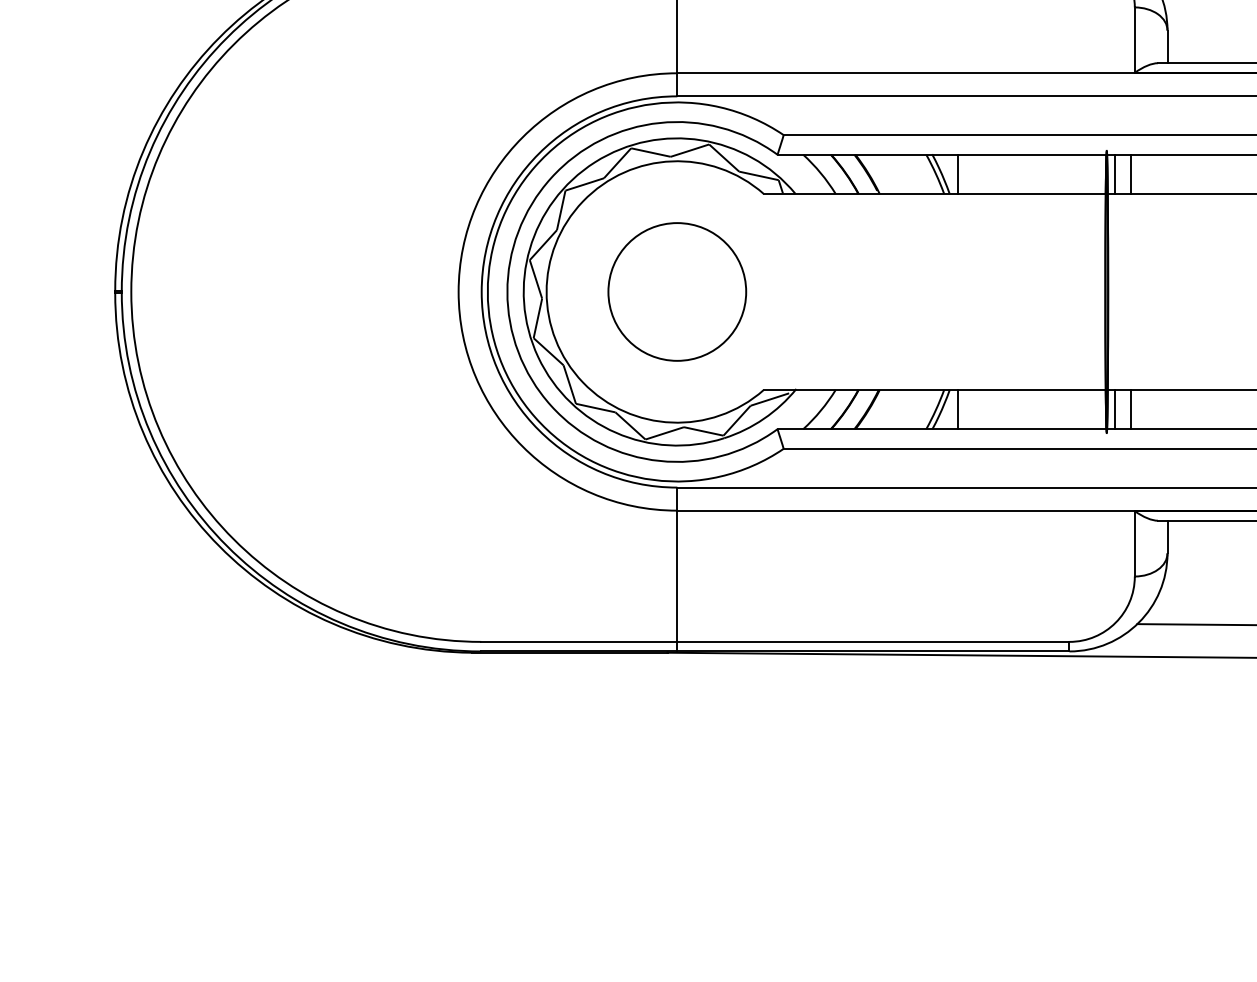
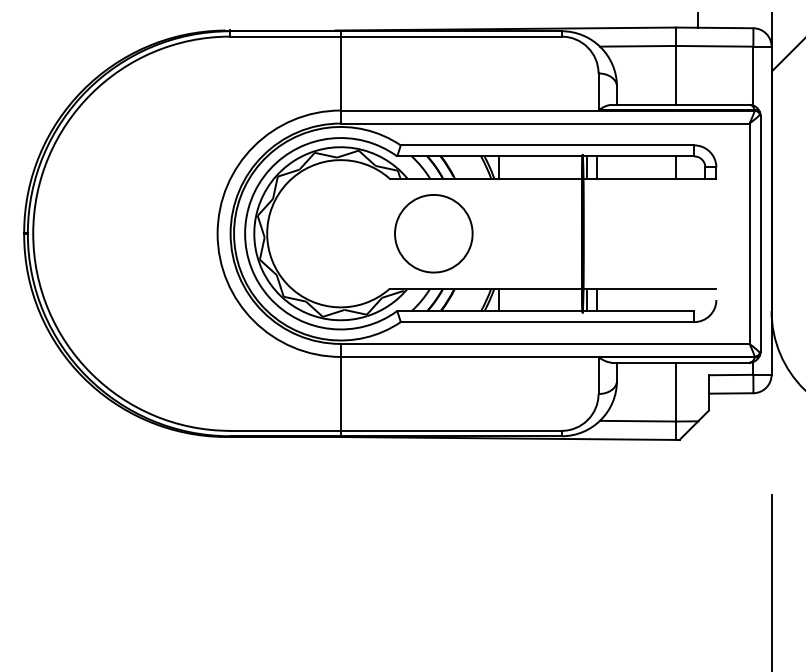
circle: (676, 291) -> (433, 233), moved

